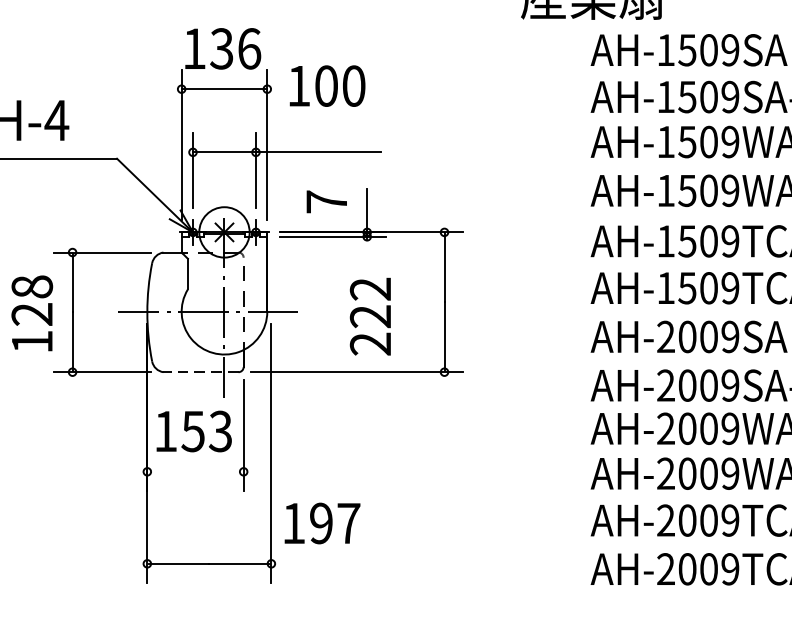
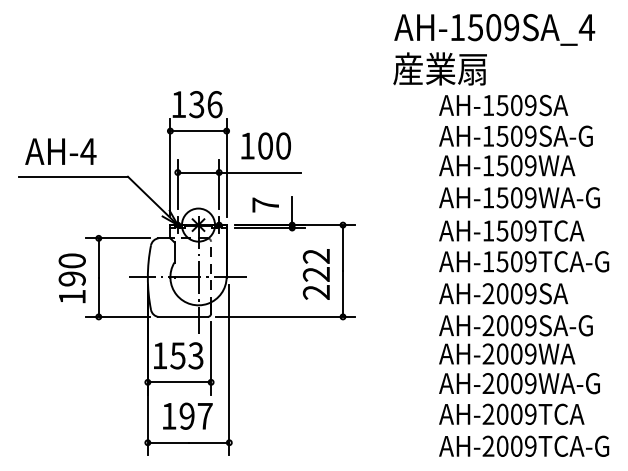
text: (326, 85) -> (265, 145), moved
text: (32, 299) -> (72, 269), 128 -> 190
text: (369, 316) -> (315, 274), moved
line: (201, 371) -> (183, 316), dashed -> solid
line: (195, 472) -> (179, 382), added
text: (321, 522) -> (187, 415), moved

